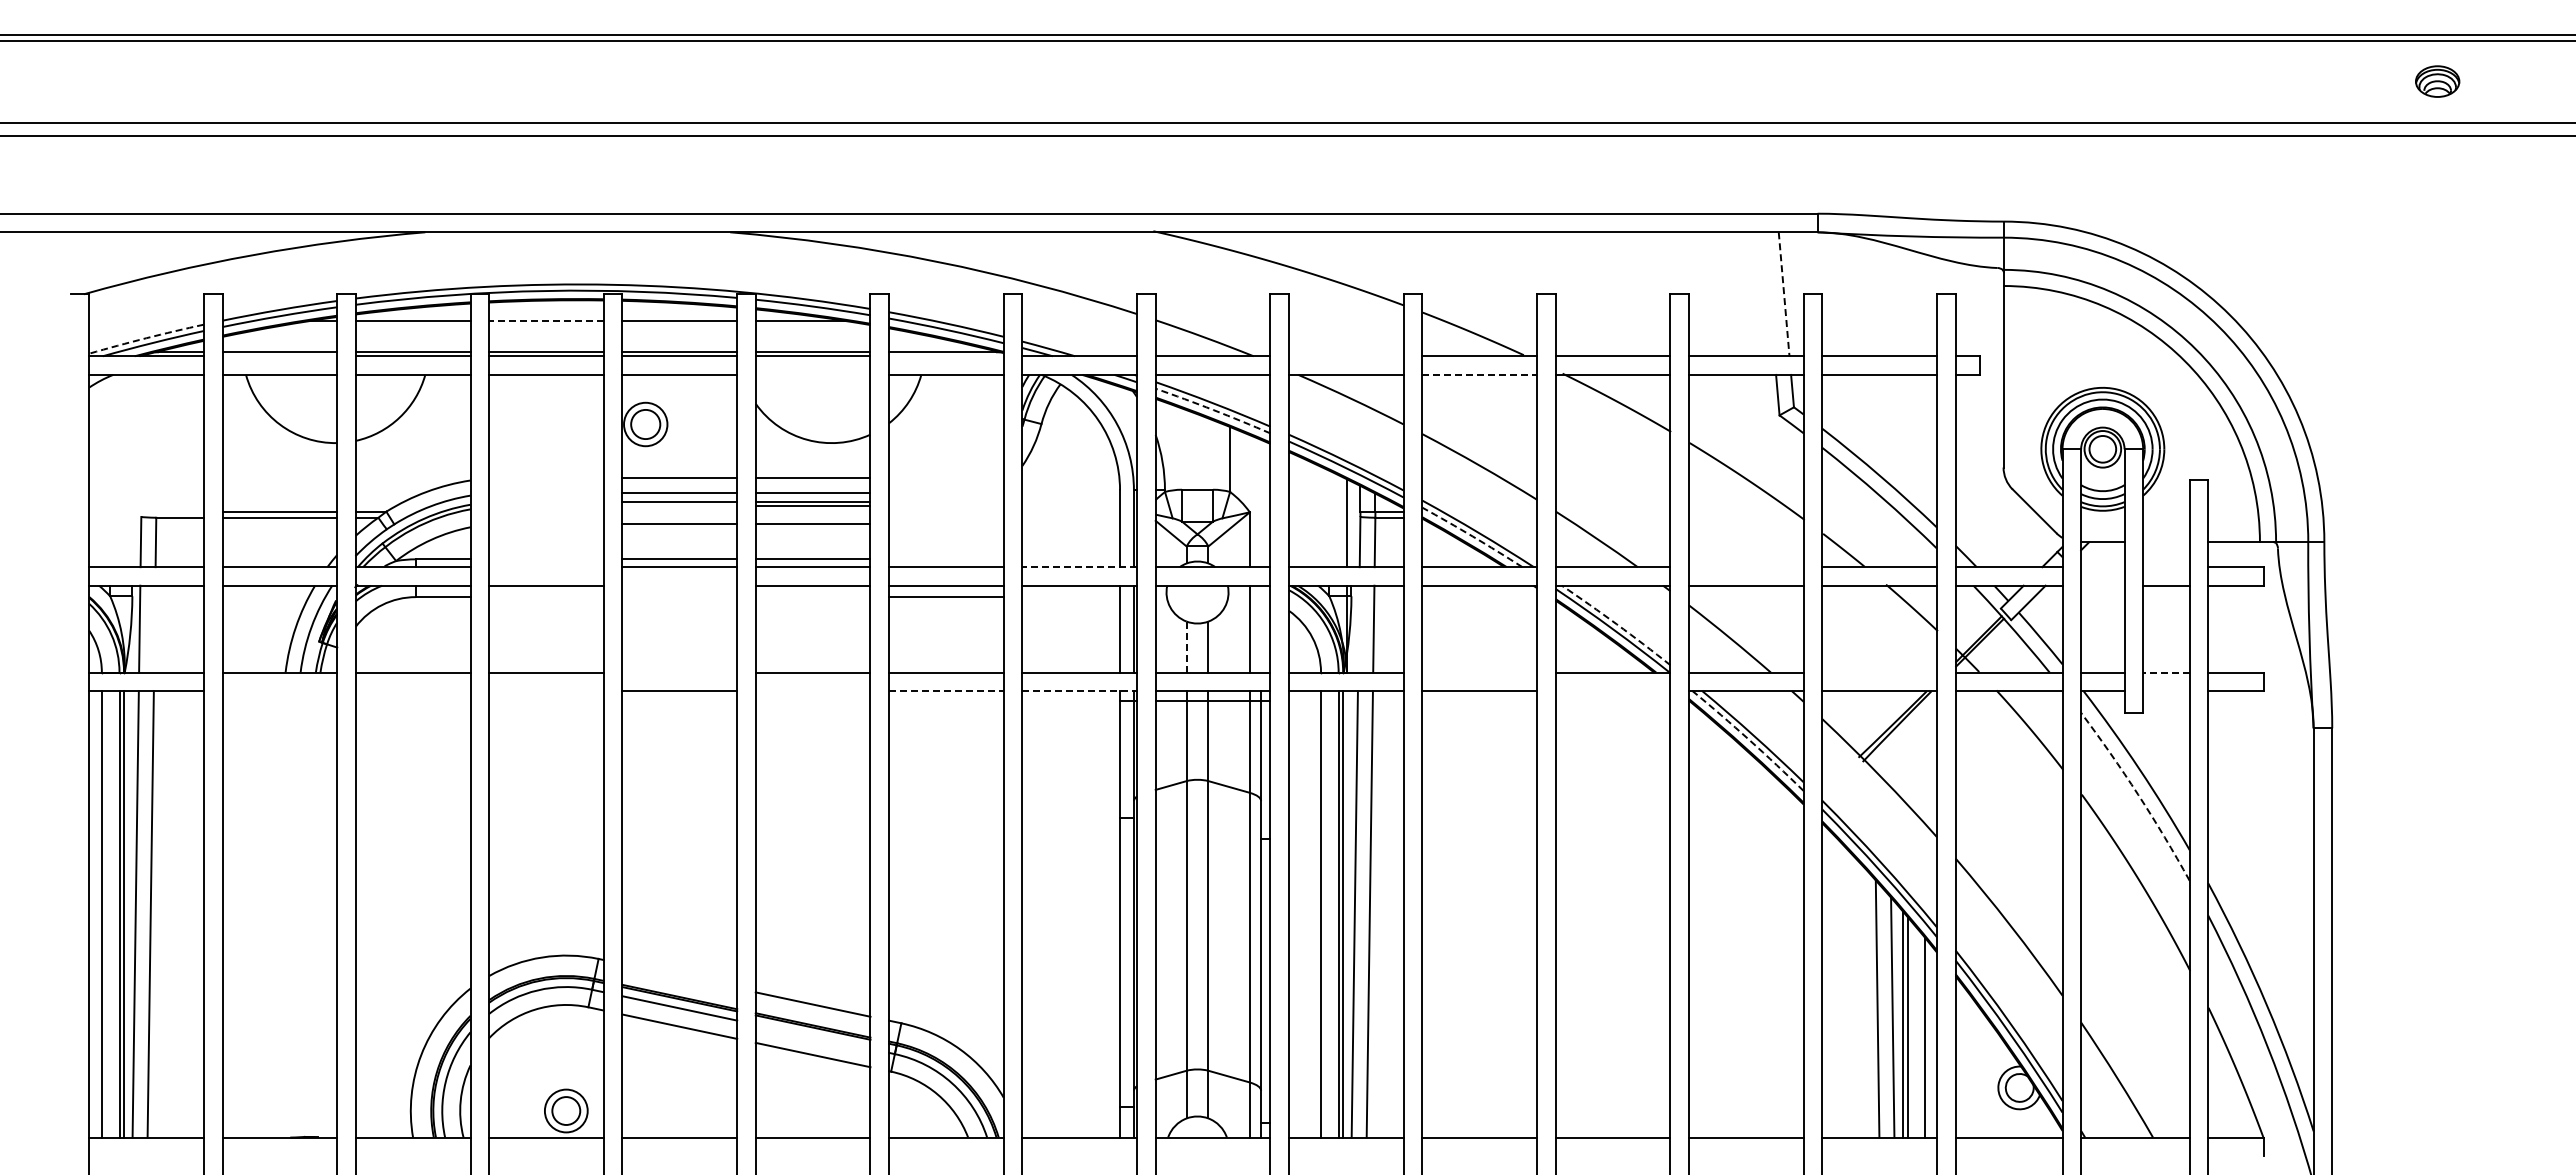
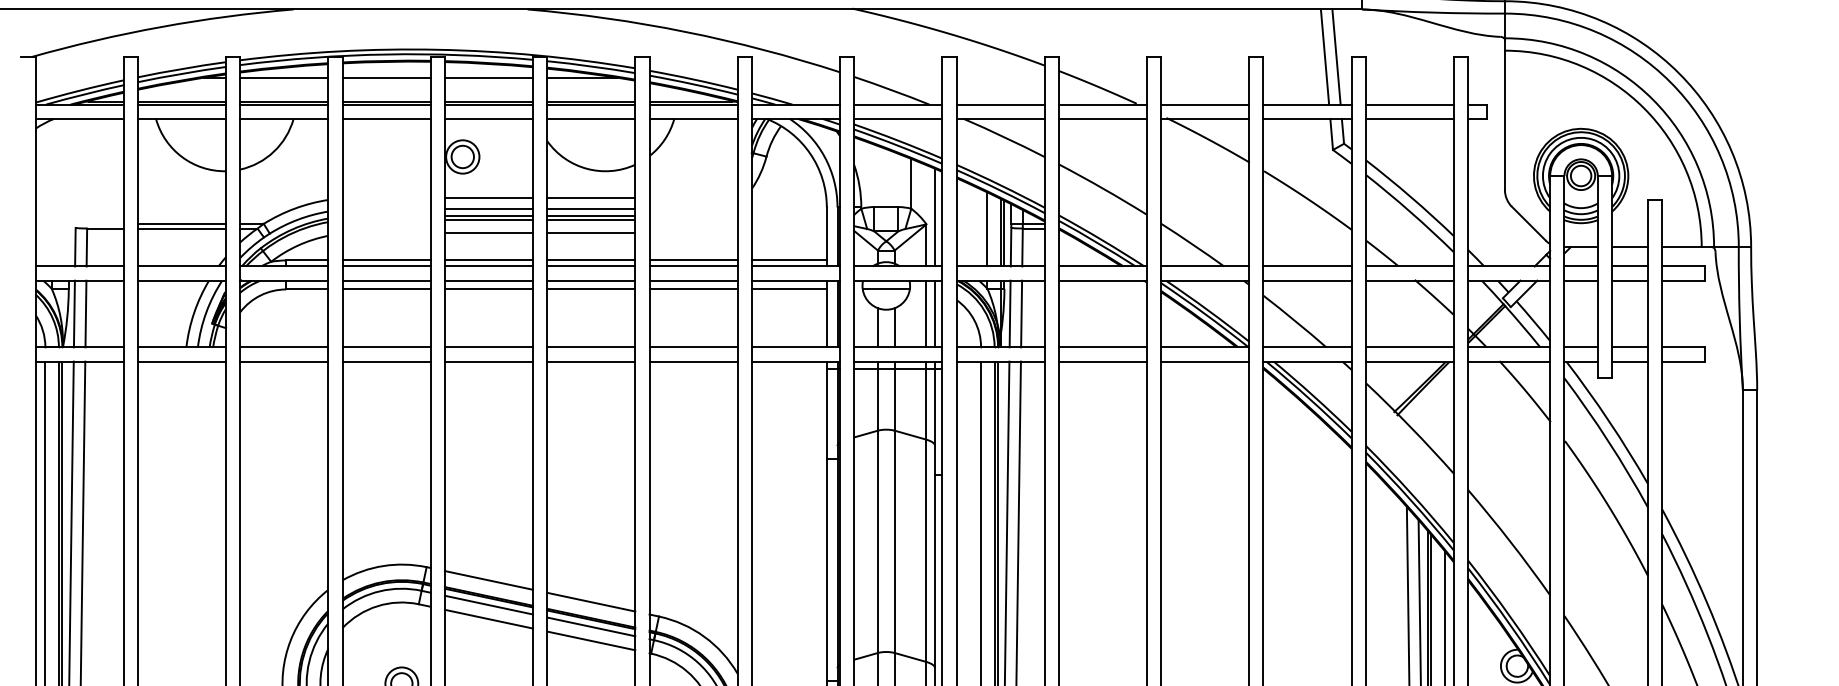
line: (1768, 294) -> (1324, 57), added
line: (1784, 294) -> (1336, 57), dashed -> solid
line: (545, 321) -> (385, 77), dashed -> solid
arc: (146, 338) -> (79, 90), dashed -> solid
line: (279, 356) -> (181, 104), added
line: (946, 356) -> (693, 104), added
line: (1346, 356) -> (1000, 104), added
line: (812, 374) -> (590, 118), added
line: (1480, 374) -> (1103, 118), dashed -> solid
arc: (1213, 410) -> (898, 146), dashed -> solid
line: (1261, 503) -> (935, 217), added
line: (679, 506) -> (488, 219), added
line: (1329, 518) -> (987, 229), added
line: (1351, 524) -> (1004, 233), added
arc: (1472, 536) -> (1097, 242), dashed -> solid
line: (2166, 542) -> (1629, 247), added
line: (546, 559) -> (386, 260), added
line: (946, 559) -> (693, 260), added
line: (1071, 559) -> (789, 260), added
line: (546, 567) -> (386, 266), added
line: (1079, 567) -> (795, 266), dashed -> solid
line: (1745, 567) -> (1306, 266), added
line: (2102, 567) -> (1580, 266), added
line: (2166, 567) -> (1629, 266), added
line: (679, 585) -> (488, 280), added
line: (2102, 585) -> (1580, 280), added
line: (546, 597) -> (386, 289), added
line: (679, 597) -> (488, 289), added
line: (812, 597) -> (590, 289), added
line: (1071, 597) -> (789, 289), added
line: (1197, 597) -> (886, 289), added
arc: (1616, 624) -> (1207, 310), dashed -> solid
line: (154, 628) -> (85, 313), added
line: (1261, 628) -> (935, 313), added
line: (1358, 628) -> (1009, 313), added
line: (1186, 647) -> (877, 328), dashed -> solid
line: (679, 672) -> (488, 347), added
line: (1479, 672) -> (1102, 347), added
line: (1879, 672) -> (1409, 347), added
line: (2165, 672) -> (1629, 347), dashed -> solid
line: (279, 691) -> (181, 361), added
line: (412, 691) -> (283, 361), added
line: (546, 691) -> (386, 361), added
line: (812, 691) -> (590, 361), added
line: (946, 691) -> (693, 361), dashed -> solid
line: (1080, 691) -> (796, 361), dashed -> solid
line: (1612, 691) -> (1204, 361), added
line: (2166, 691) -> (1629, 361), added
arc: (1749, 739) -> (1309, 398), dashed -> solid
arc: (2138, 794) -> (1608, 440), dashed -> solid
line: (679, 976) -> (488, 580), added
line: (812, 1036) -> (590, 626), added

